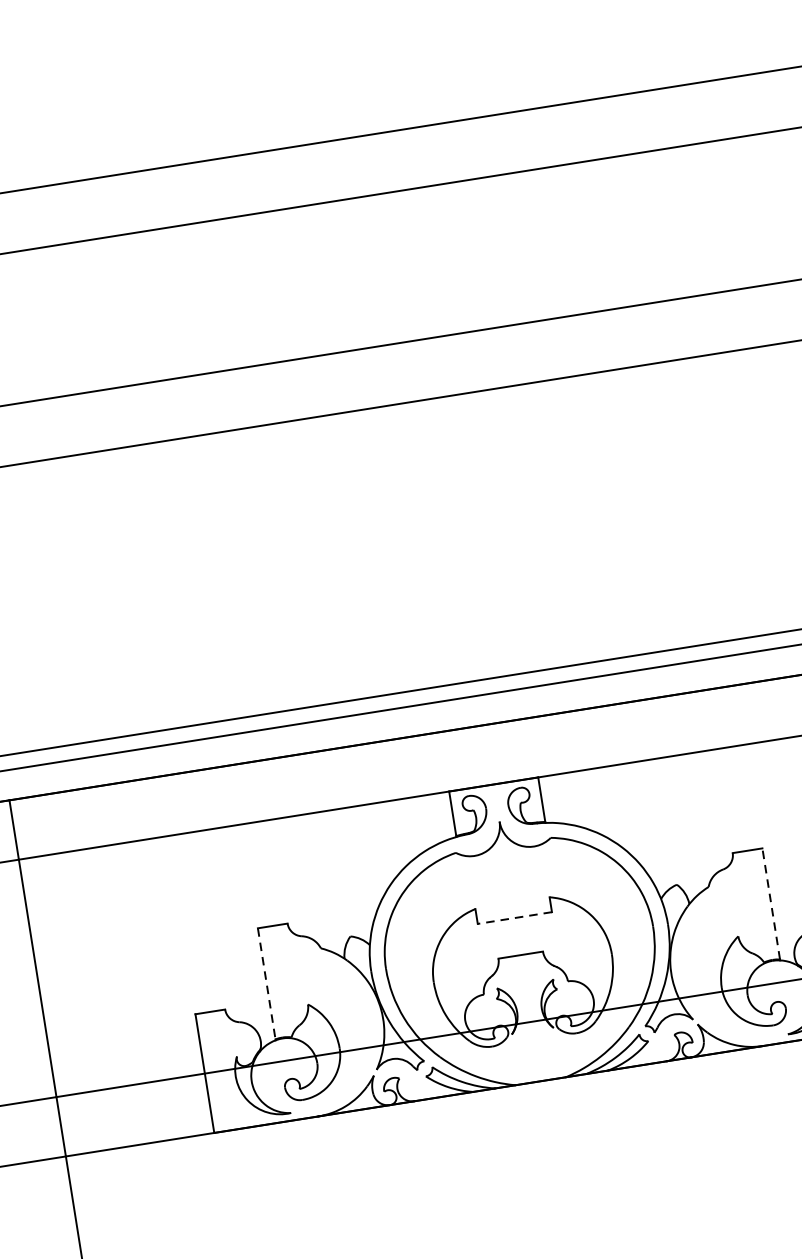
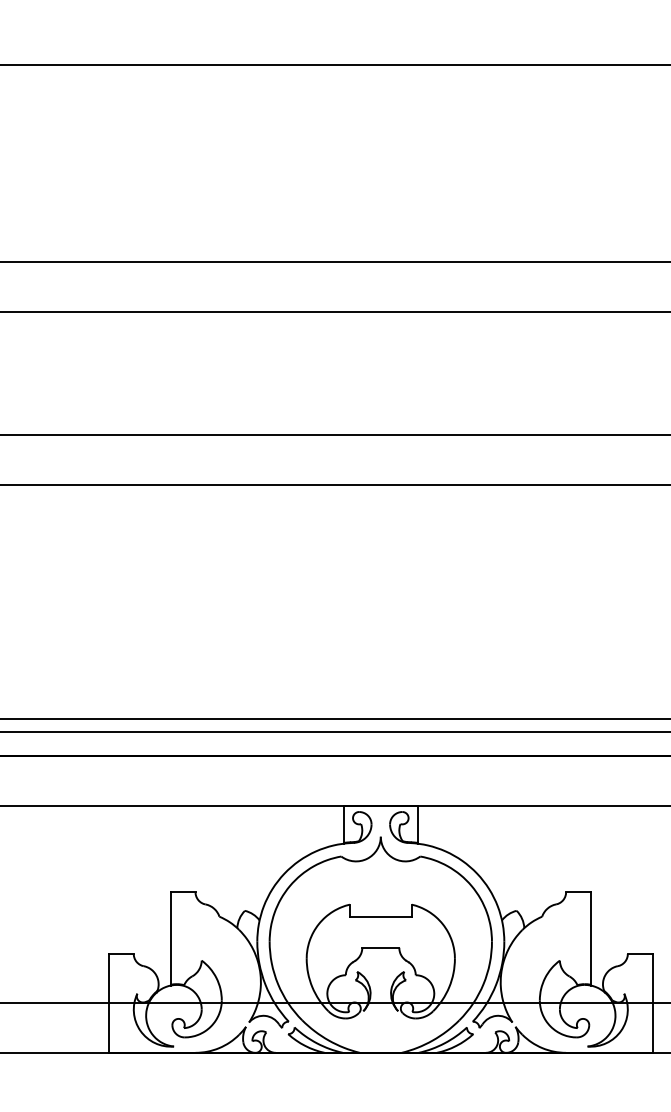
line: (770, 903) -> (590, 938), dashed -> solid
line: (514, 918) -> (380, 917), dashed -> solid
line: (266, 985) -> (170, 939), dashed -> solid

